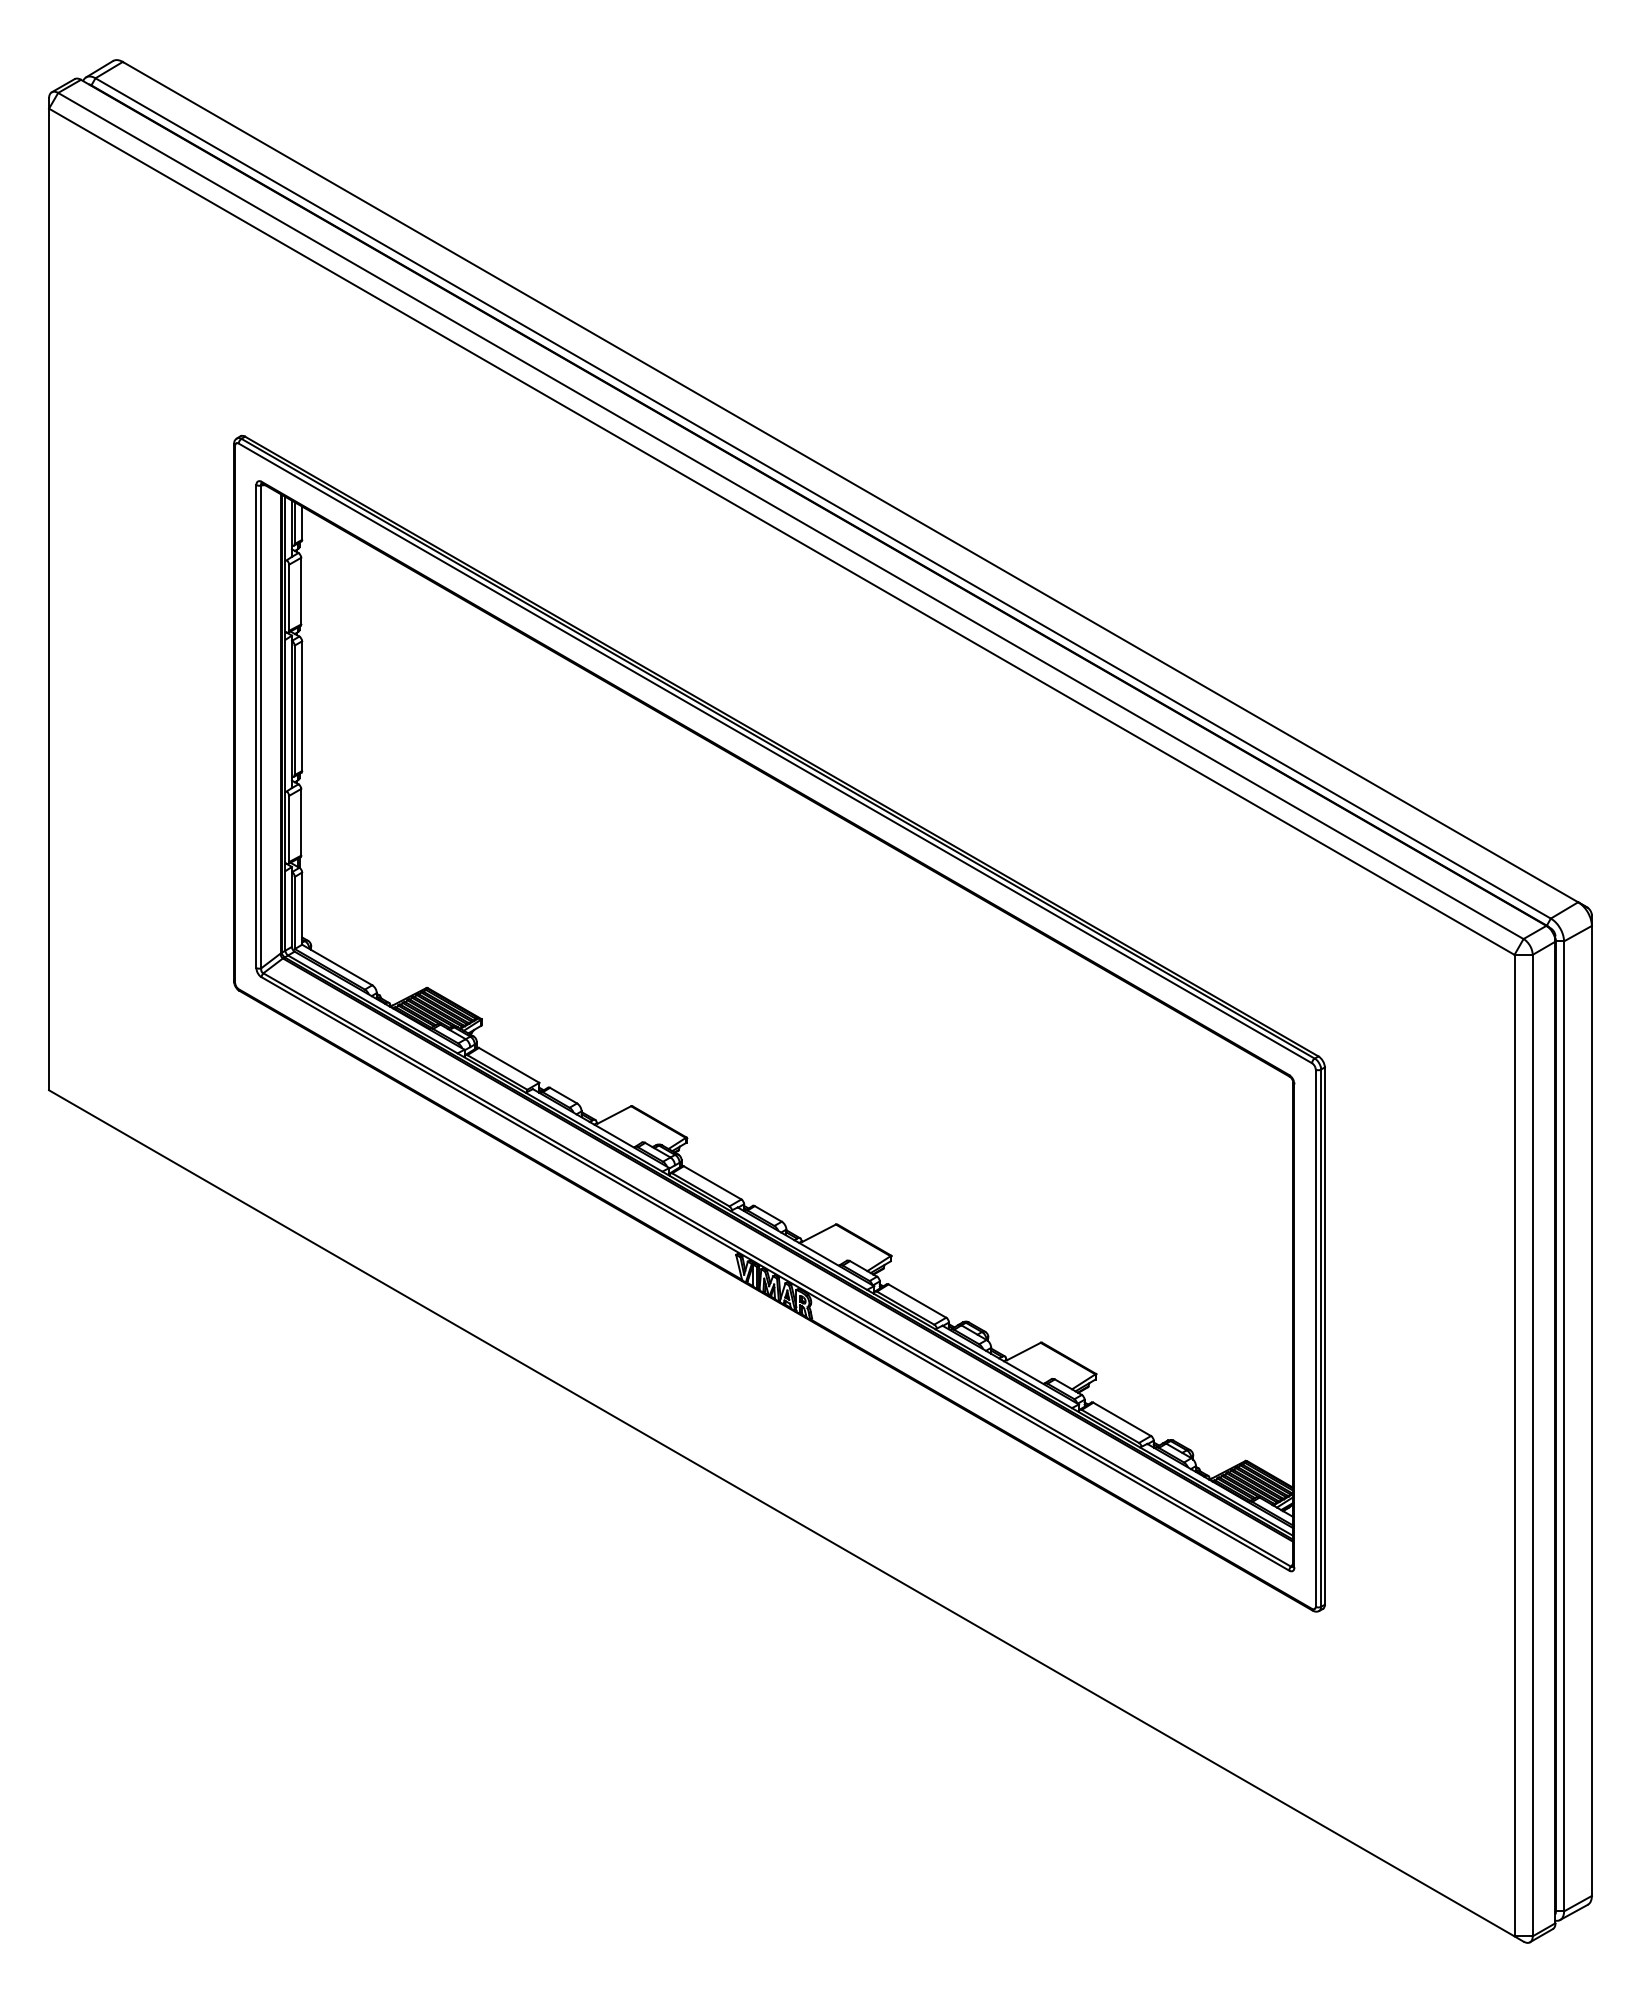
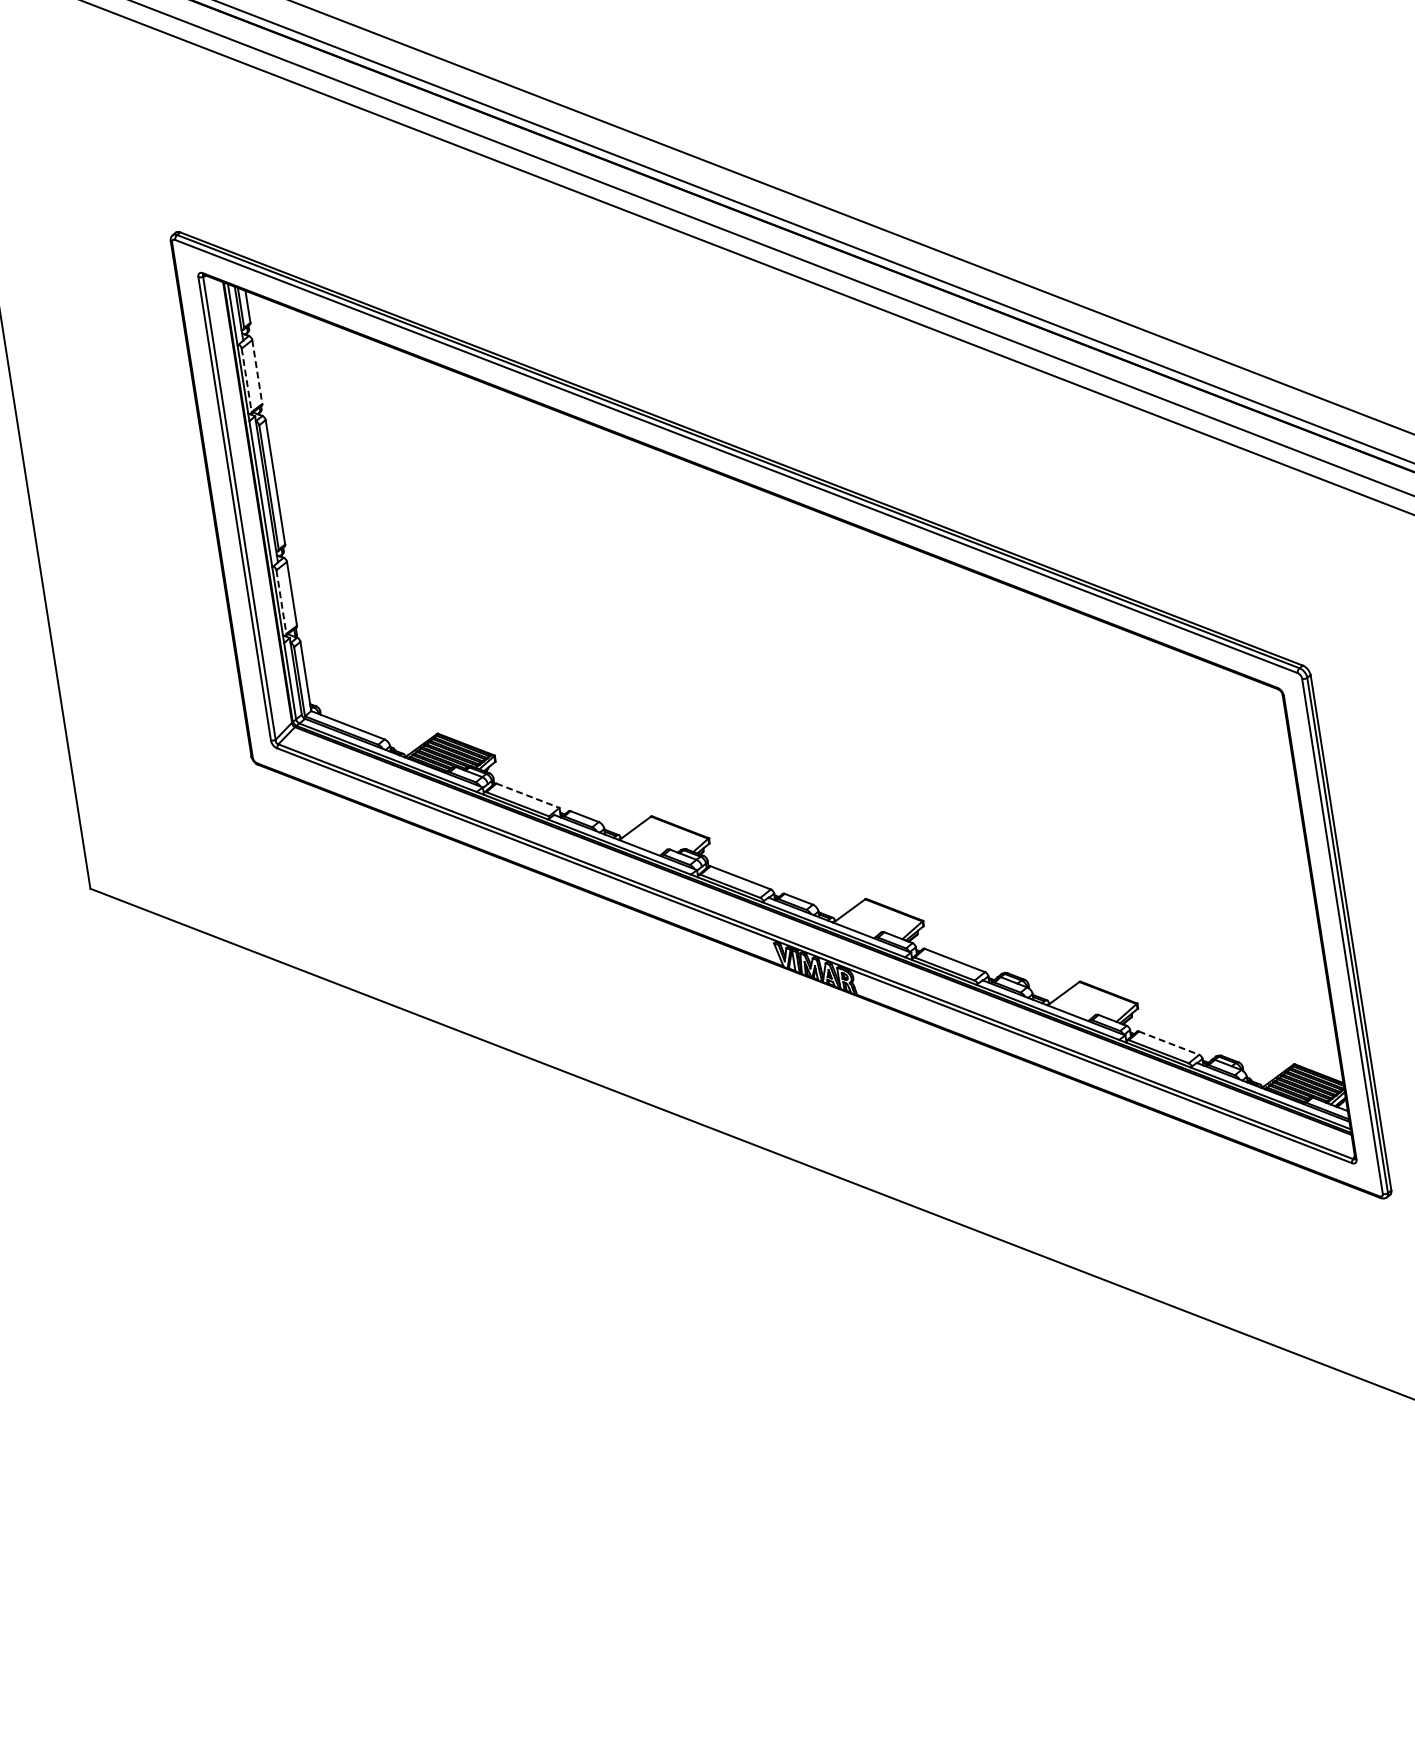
line: (301, 591) -> (257, 372), solid -> dashed
line: (289, 598) -> (247, 380), solid -> dashed
line: (289, 829) -> (281, 602), solid -> dashed
line: (509, 1065) -> (528, 795), solid -> dashed
line: (1122, 1419) -> (1169, 1043), solid -> dashed

